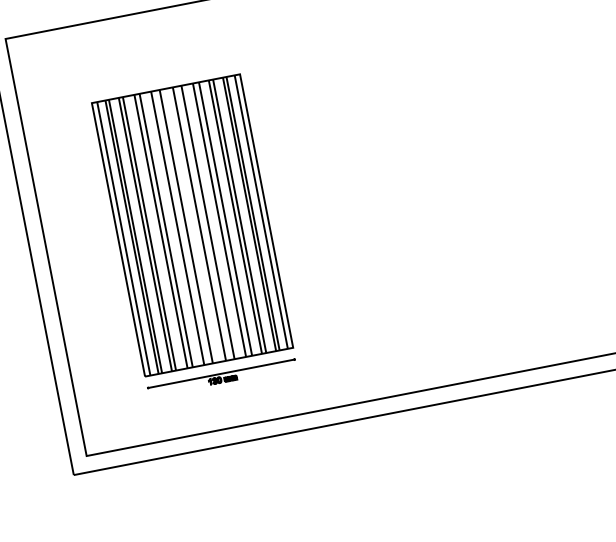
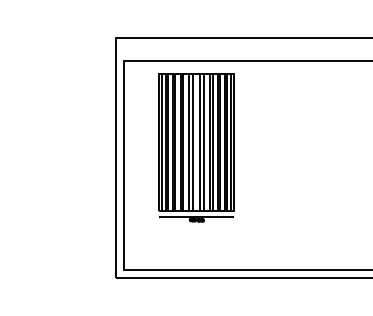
part: (194, 235) -> (196, 147), moved

